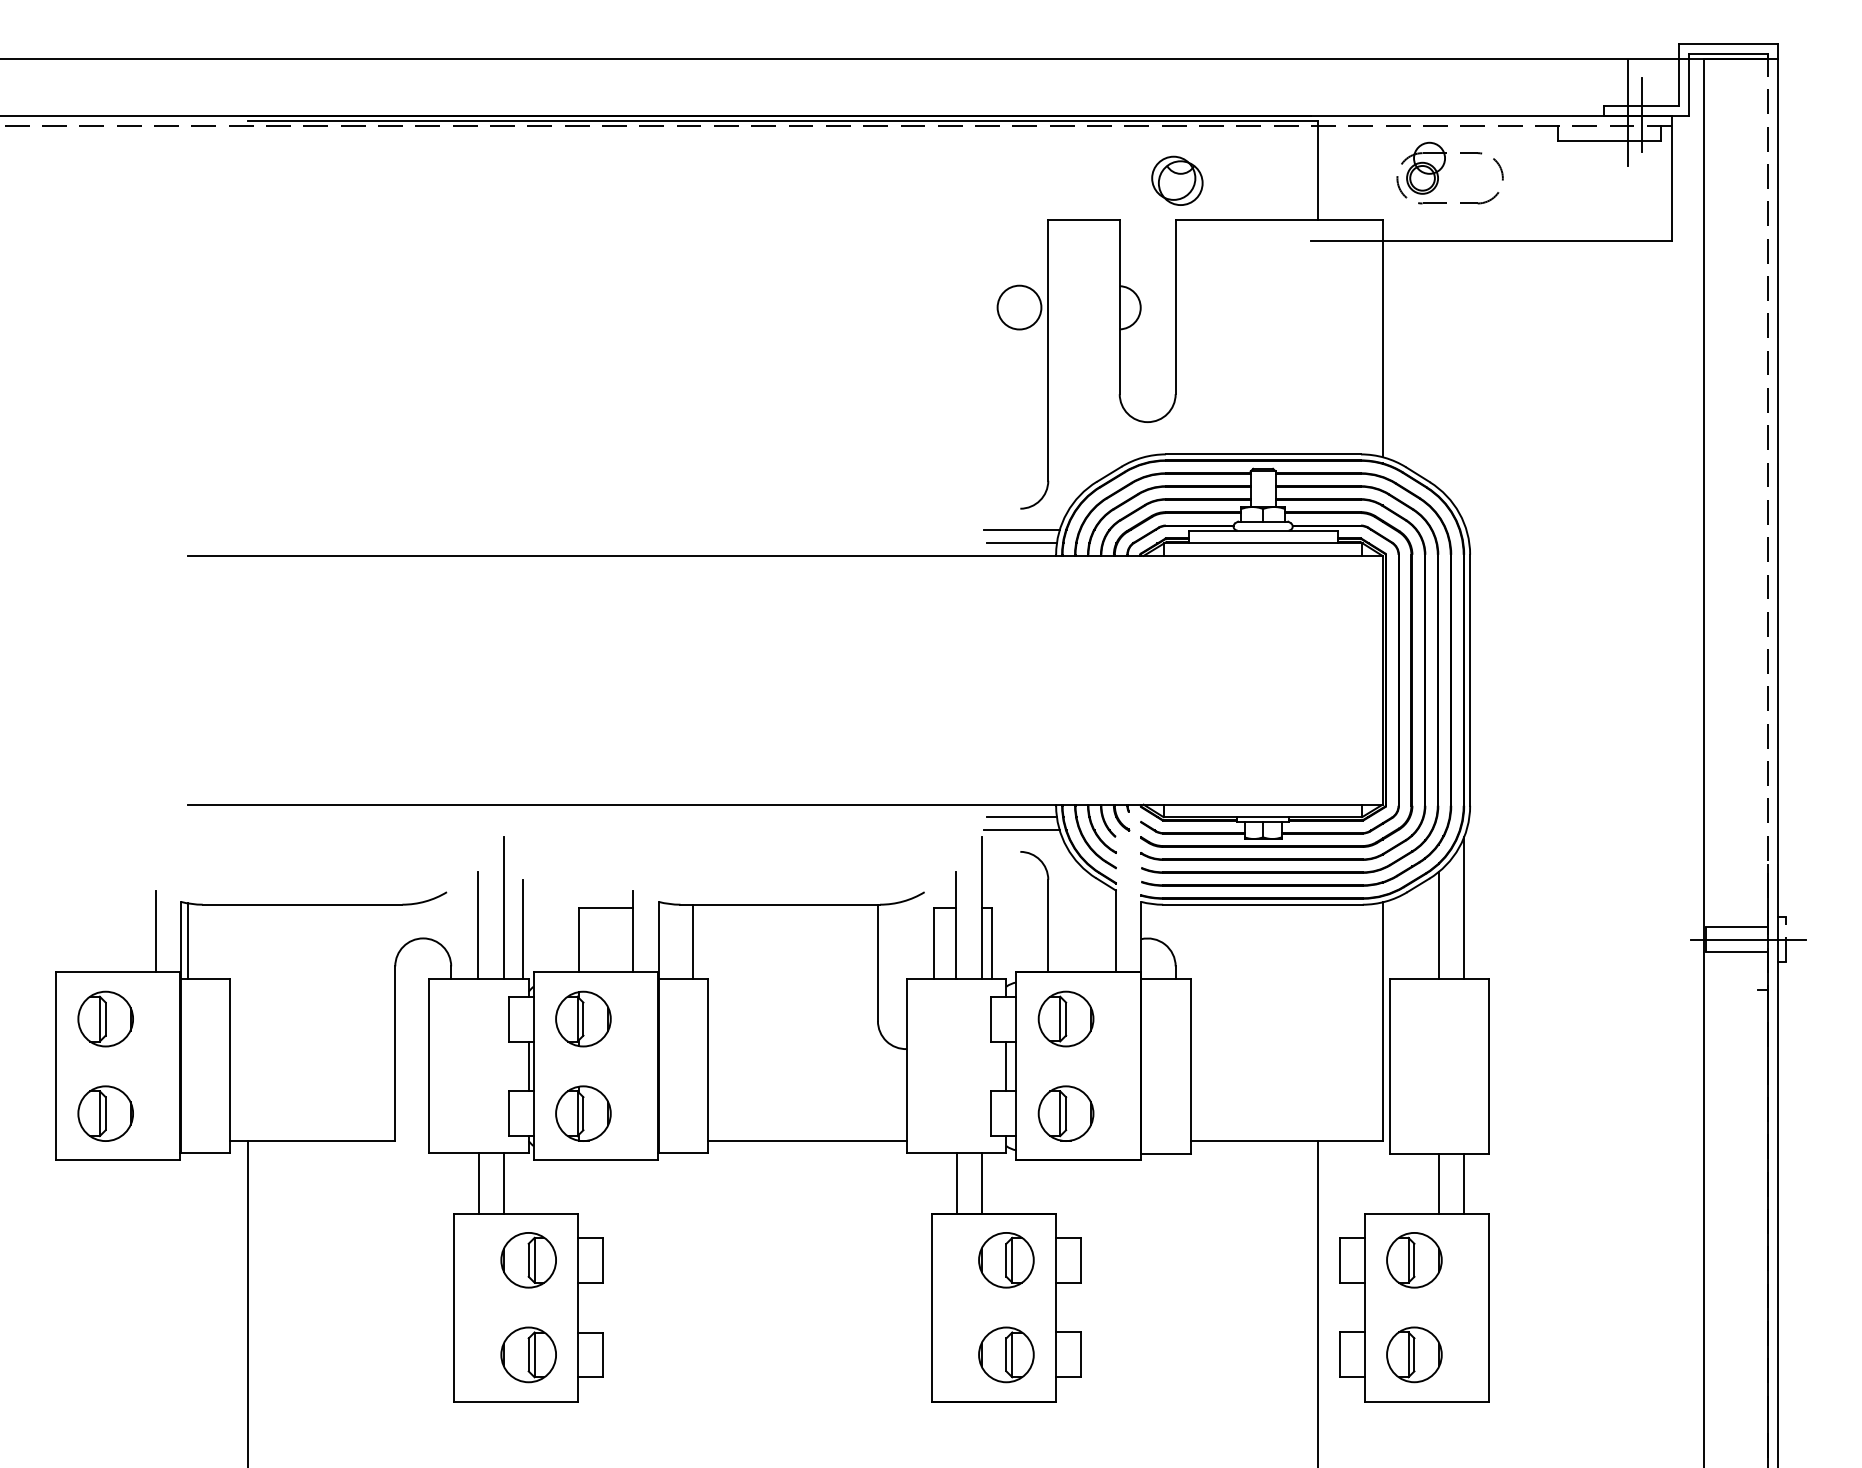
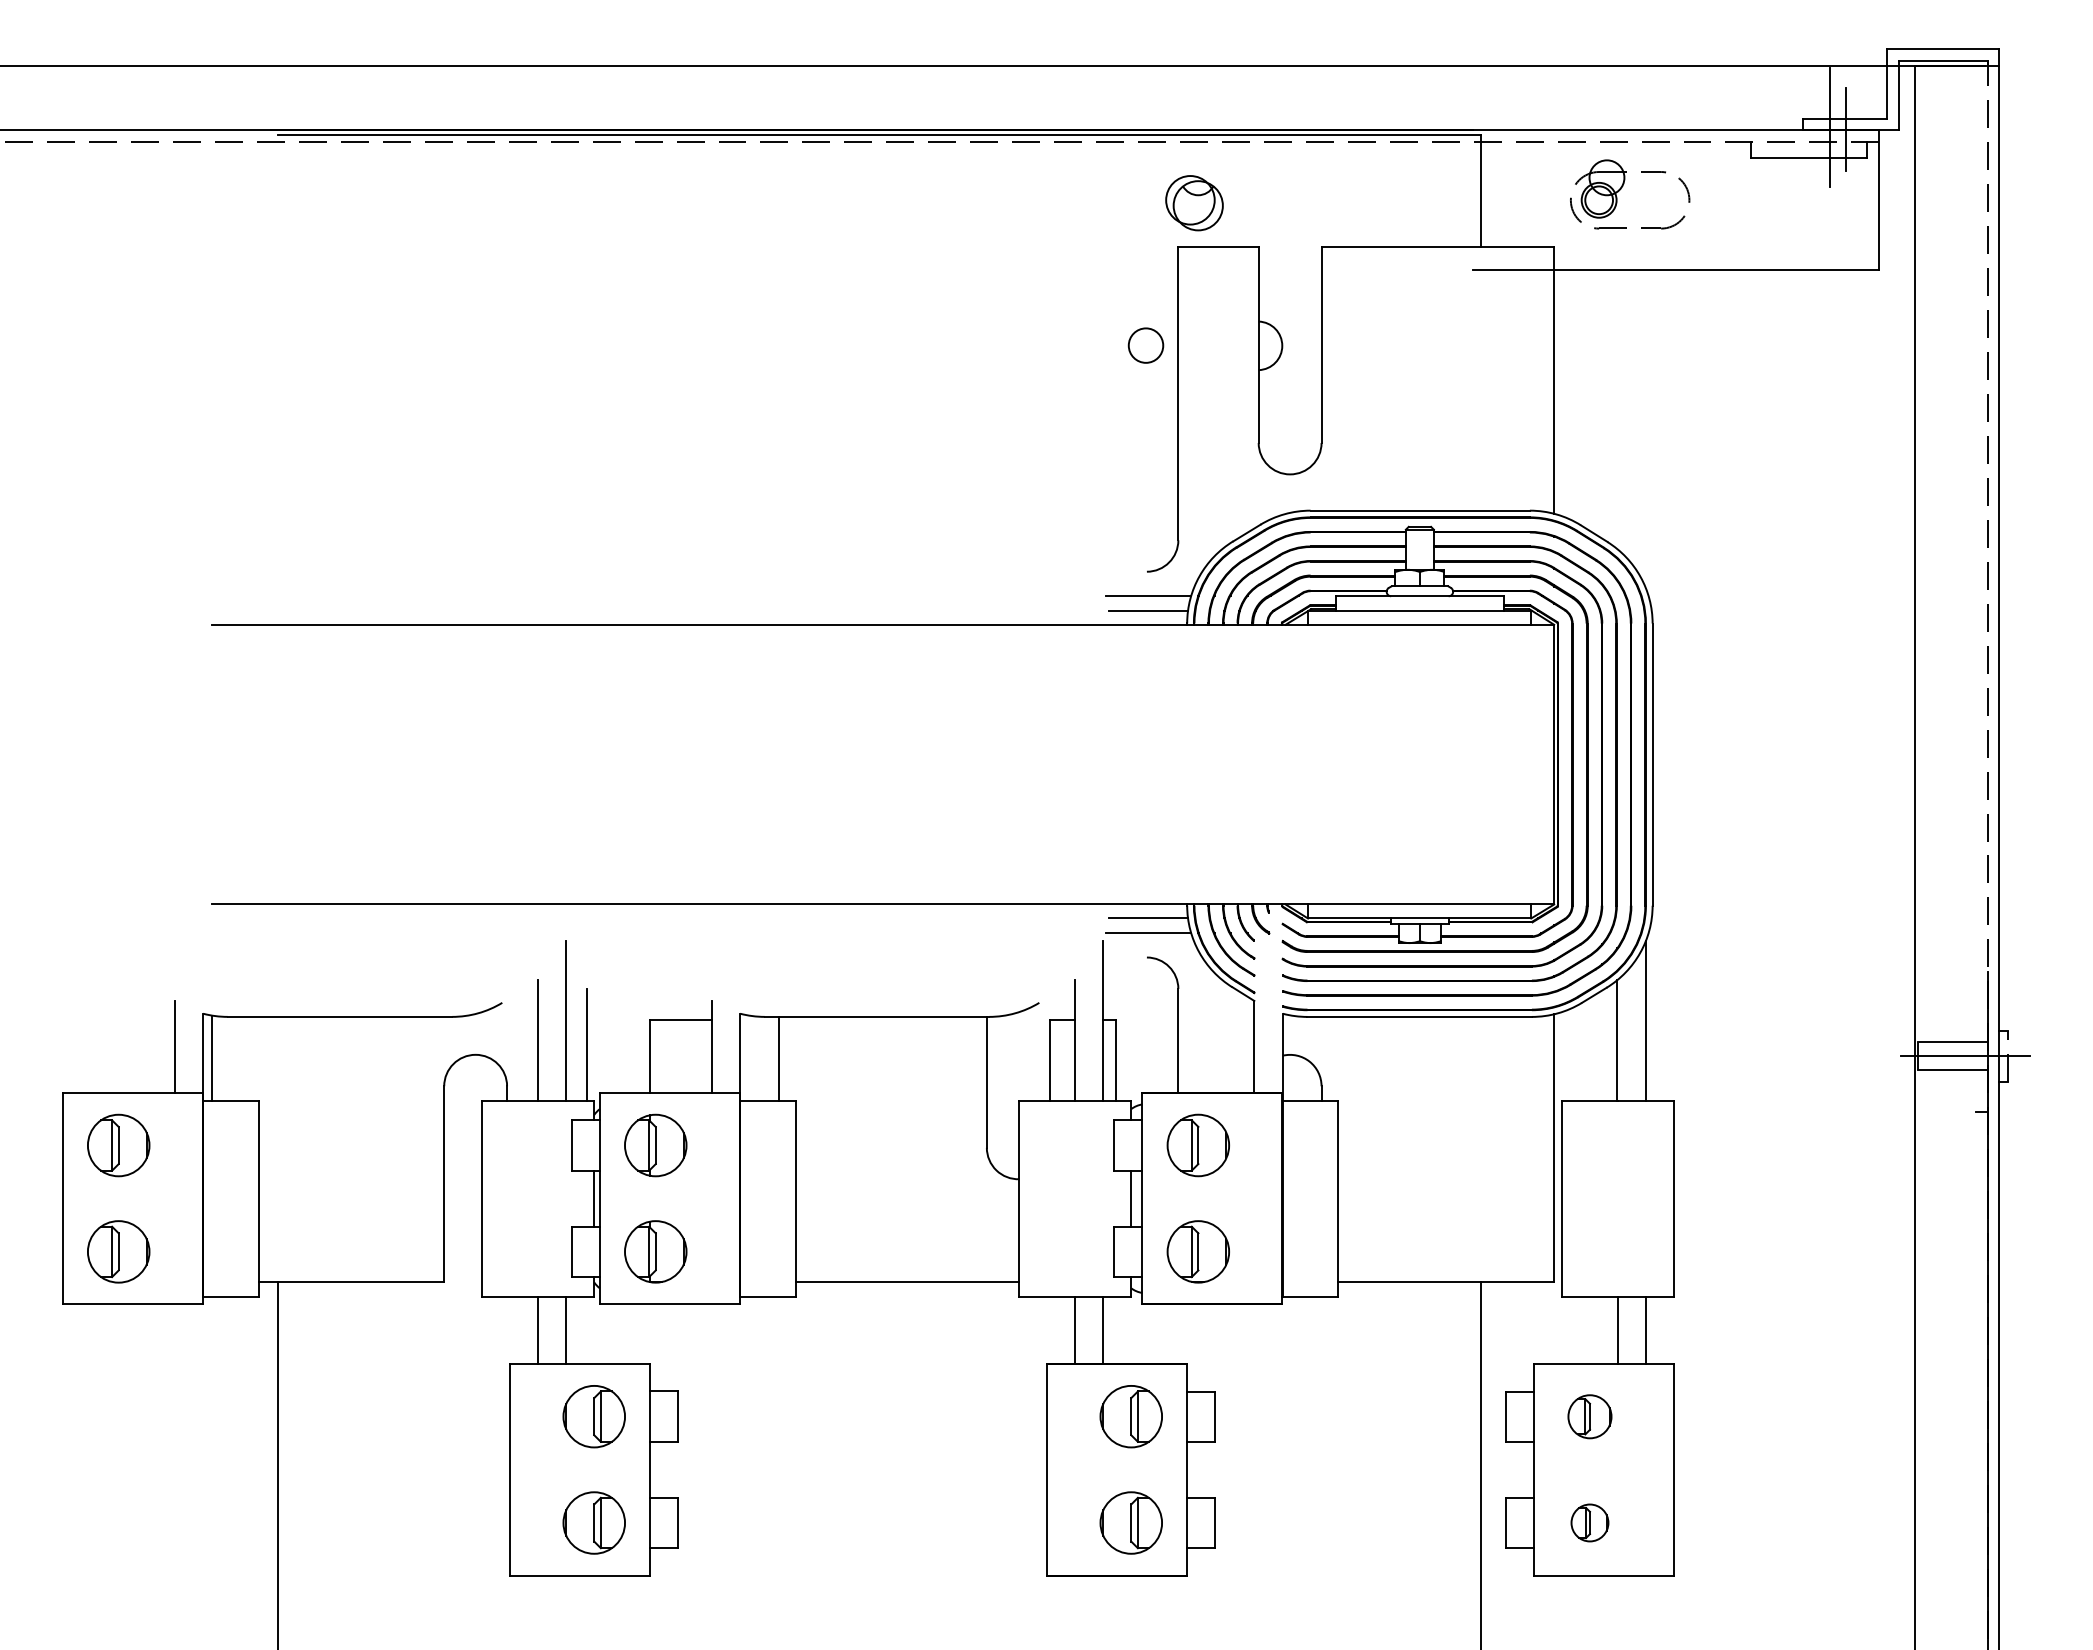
part: (1177, 181) -> (1194, 203), moved
circle: (1019, 307) -> (1145, 345), size x0.7
part: (1413, 1260) -> (1589, 1416), size x0.7
part: (1413, 1354) -> (1589, 1522), size x0.6

